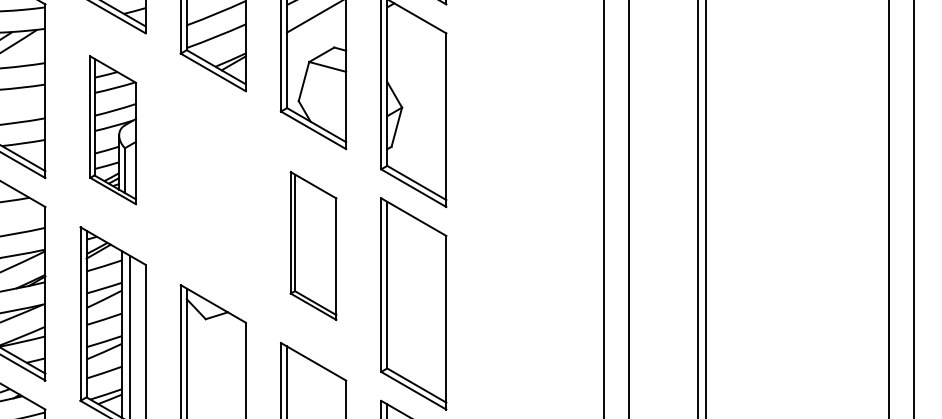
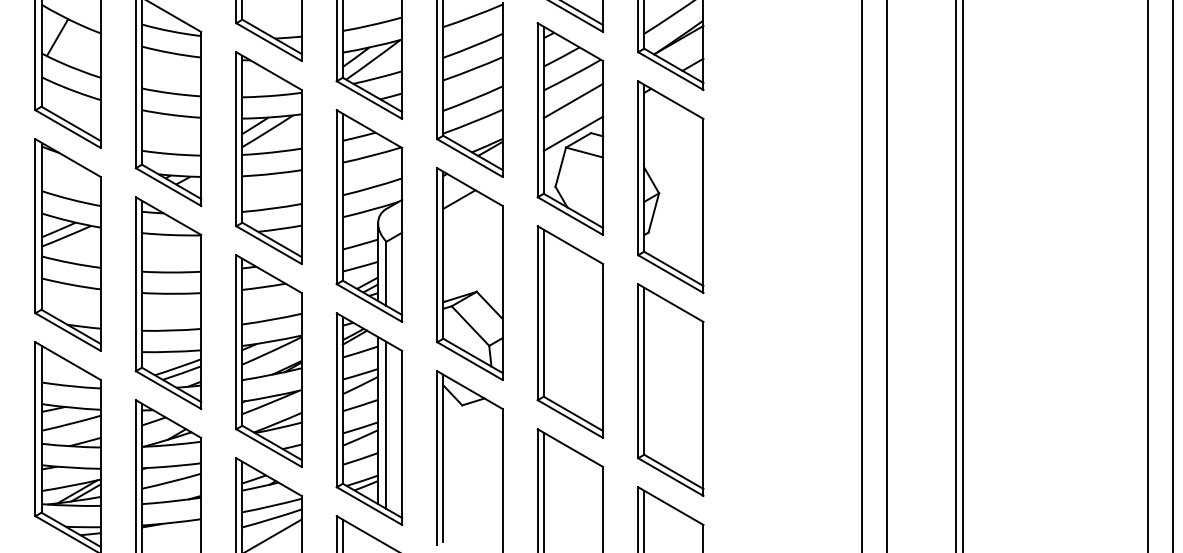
line: (316, 47) -> (573, 133), added
part: (113, 129) -> (369, 215), size x1.43
part: (212, 187) -> (469, 273), added
part: (313, 245) -> (570, 331), size x1.43

